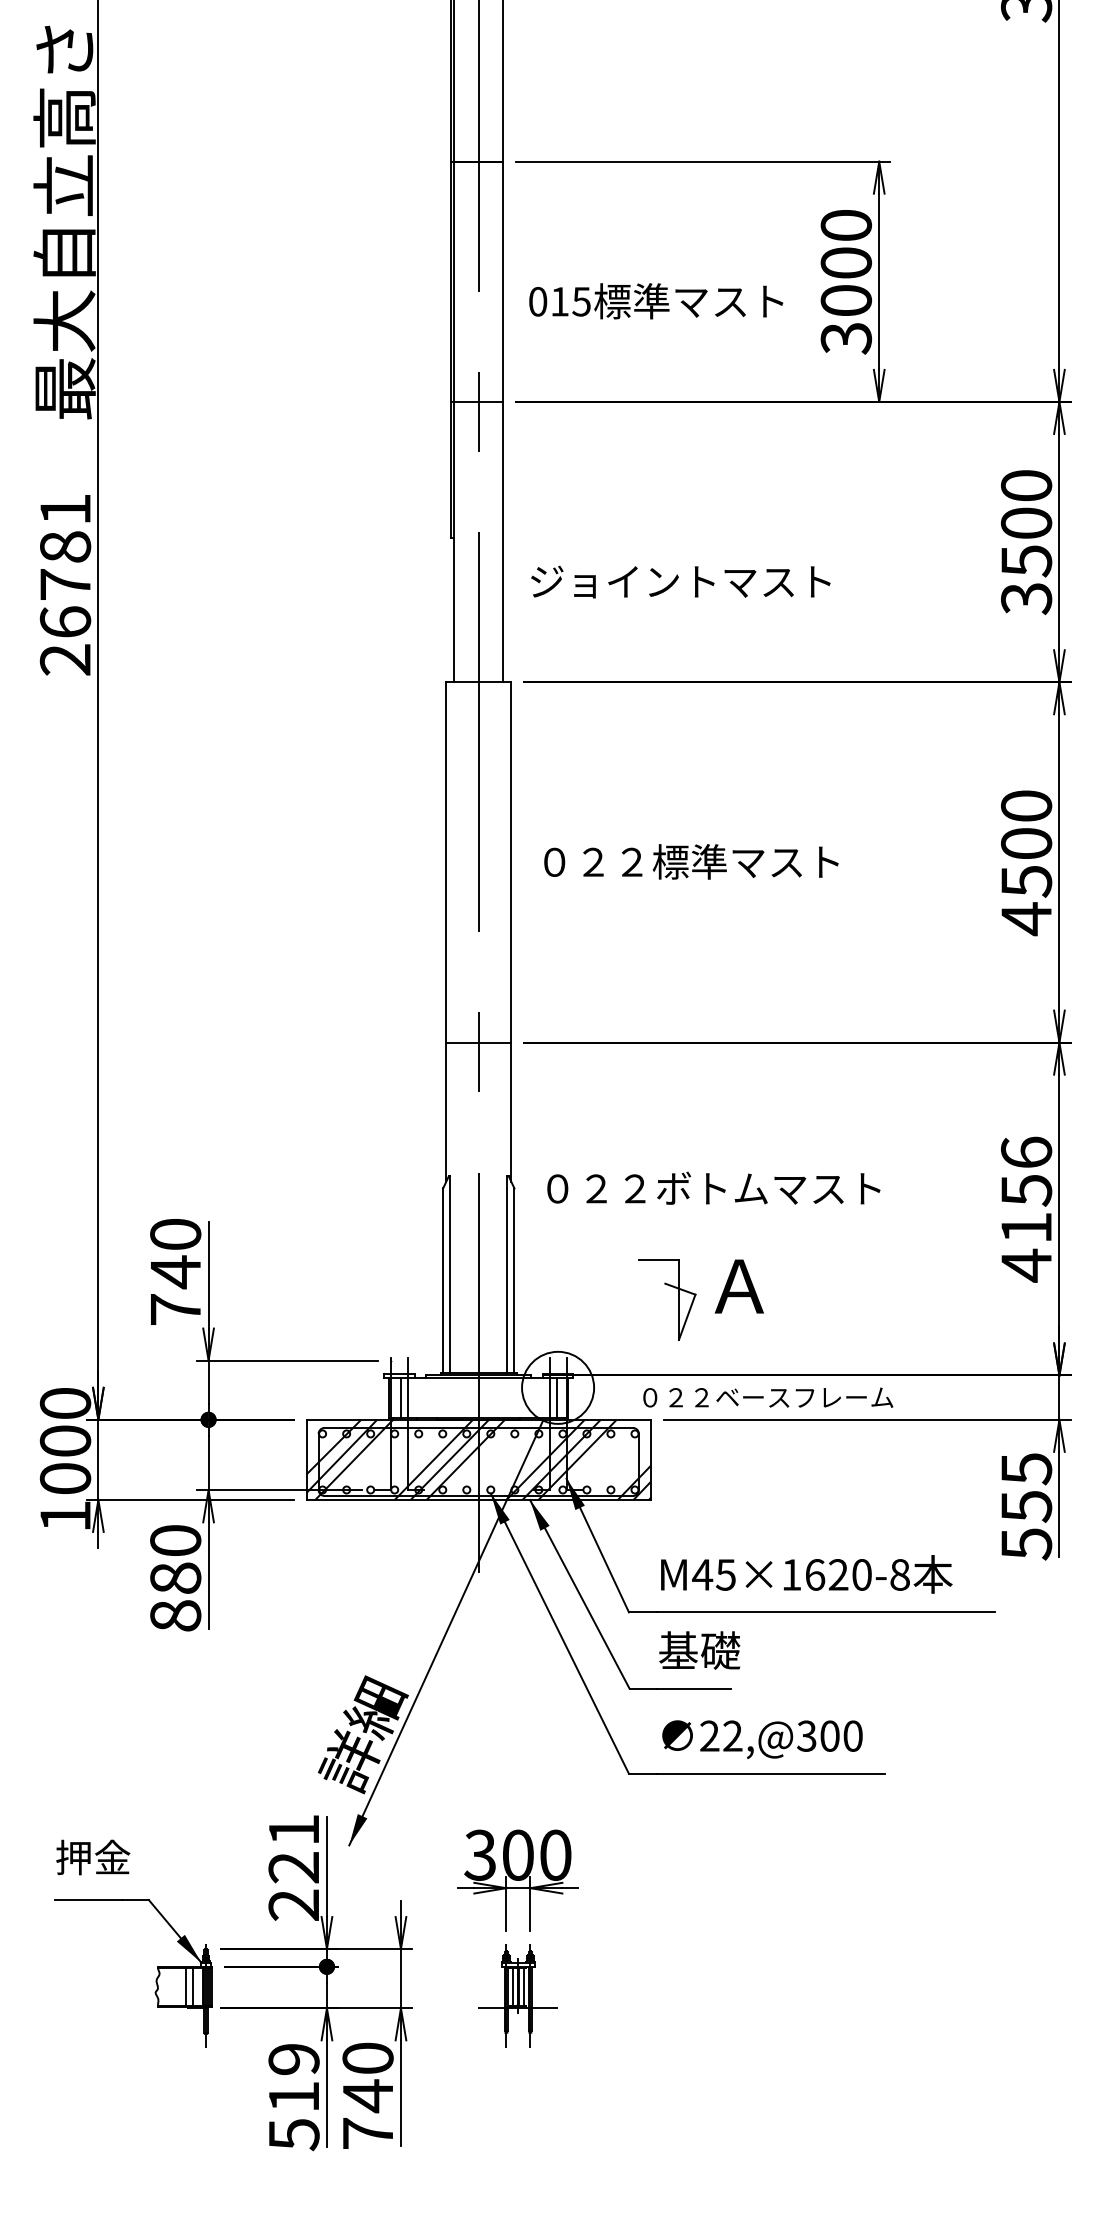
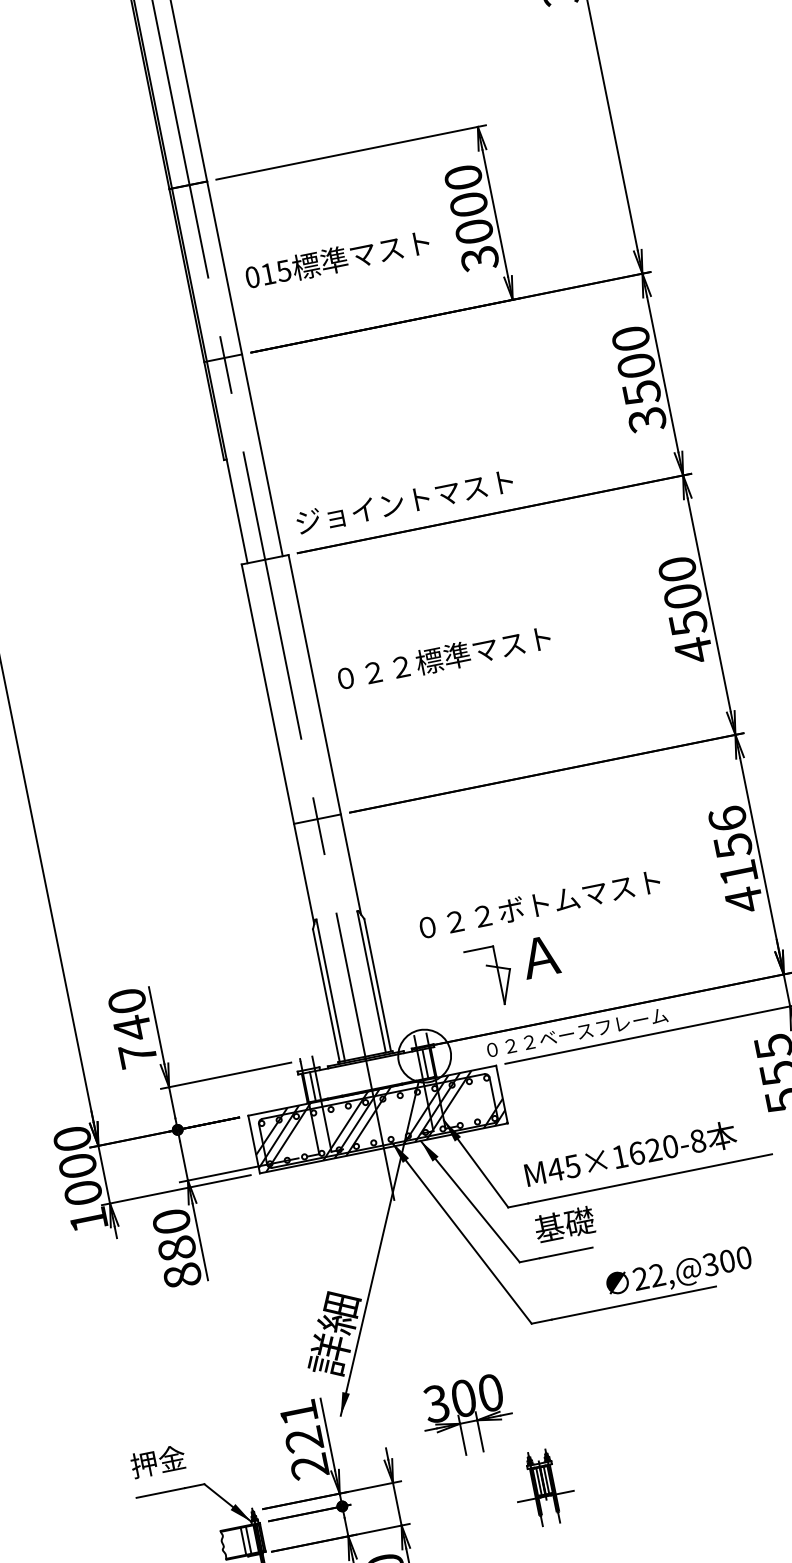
text: (680, 581) -> (404, 501), moved
text: (713, 1187) -> (539, 903), moved
text: (762, 1739) -> (679, 1273), moved
part: (517, 1995) -> (543, 1487), moved

